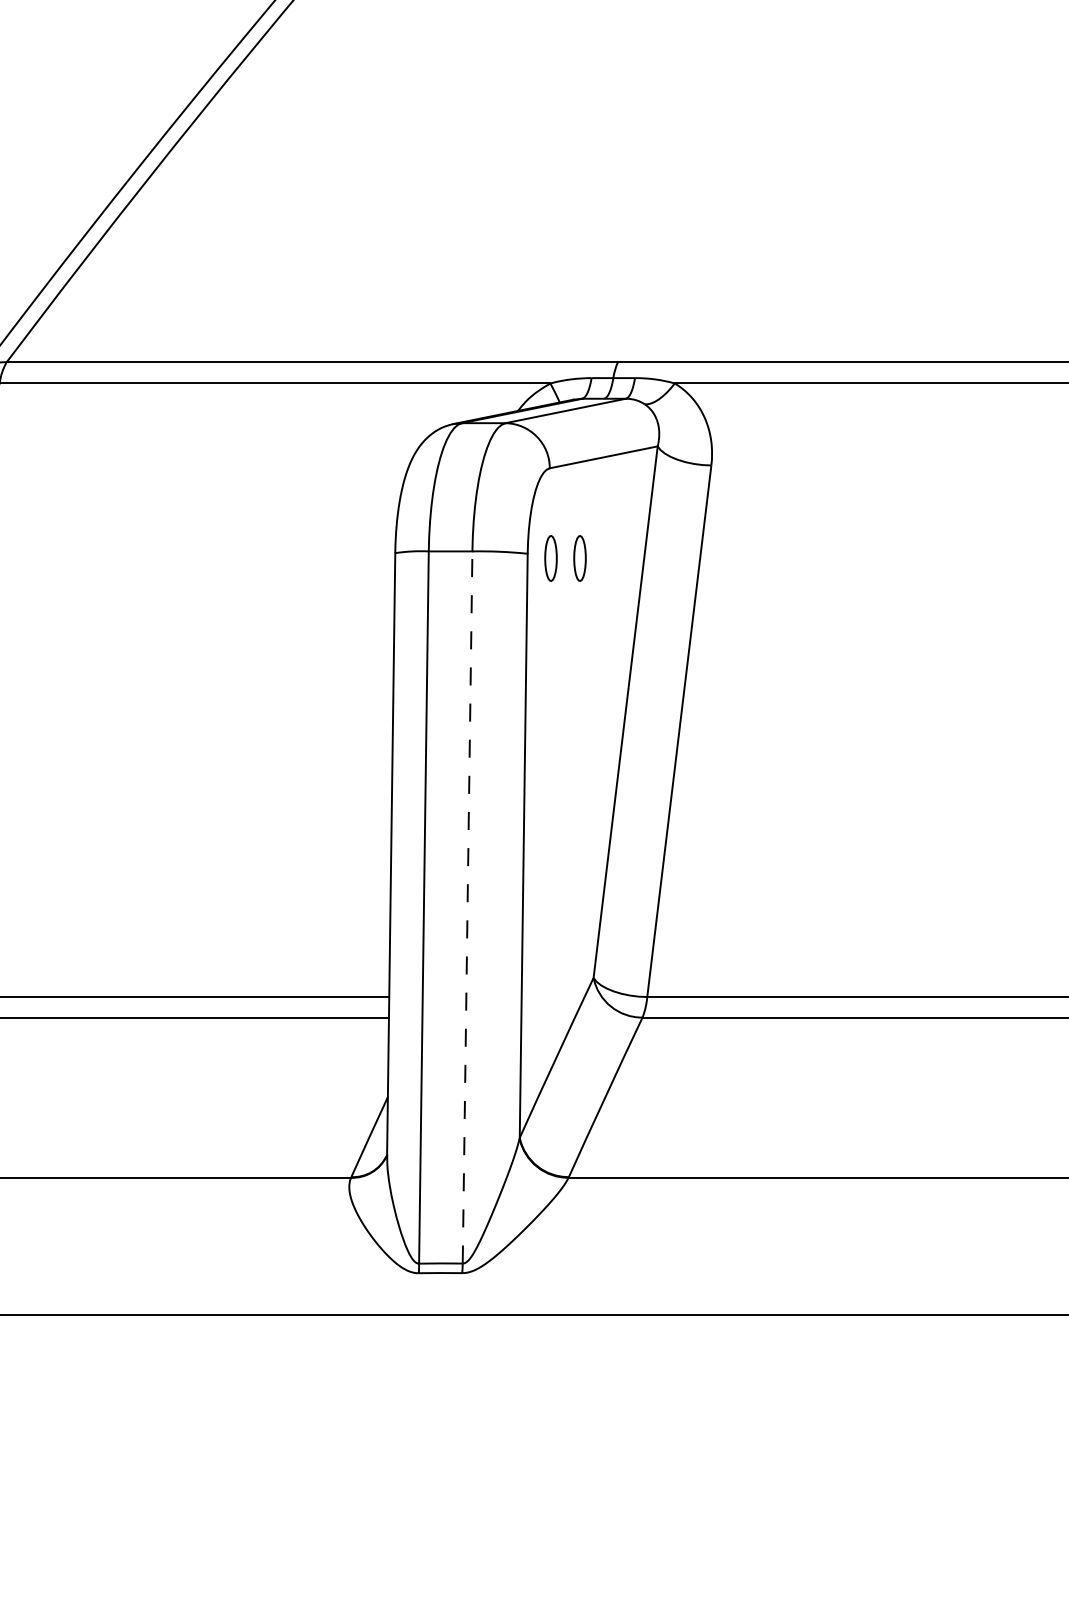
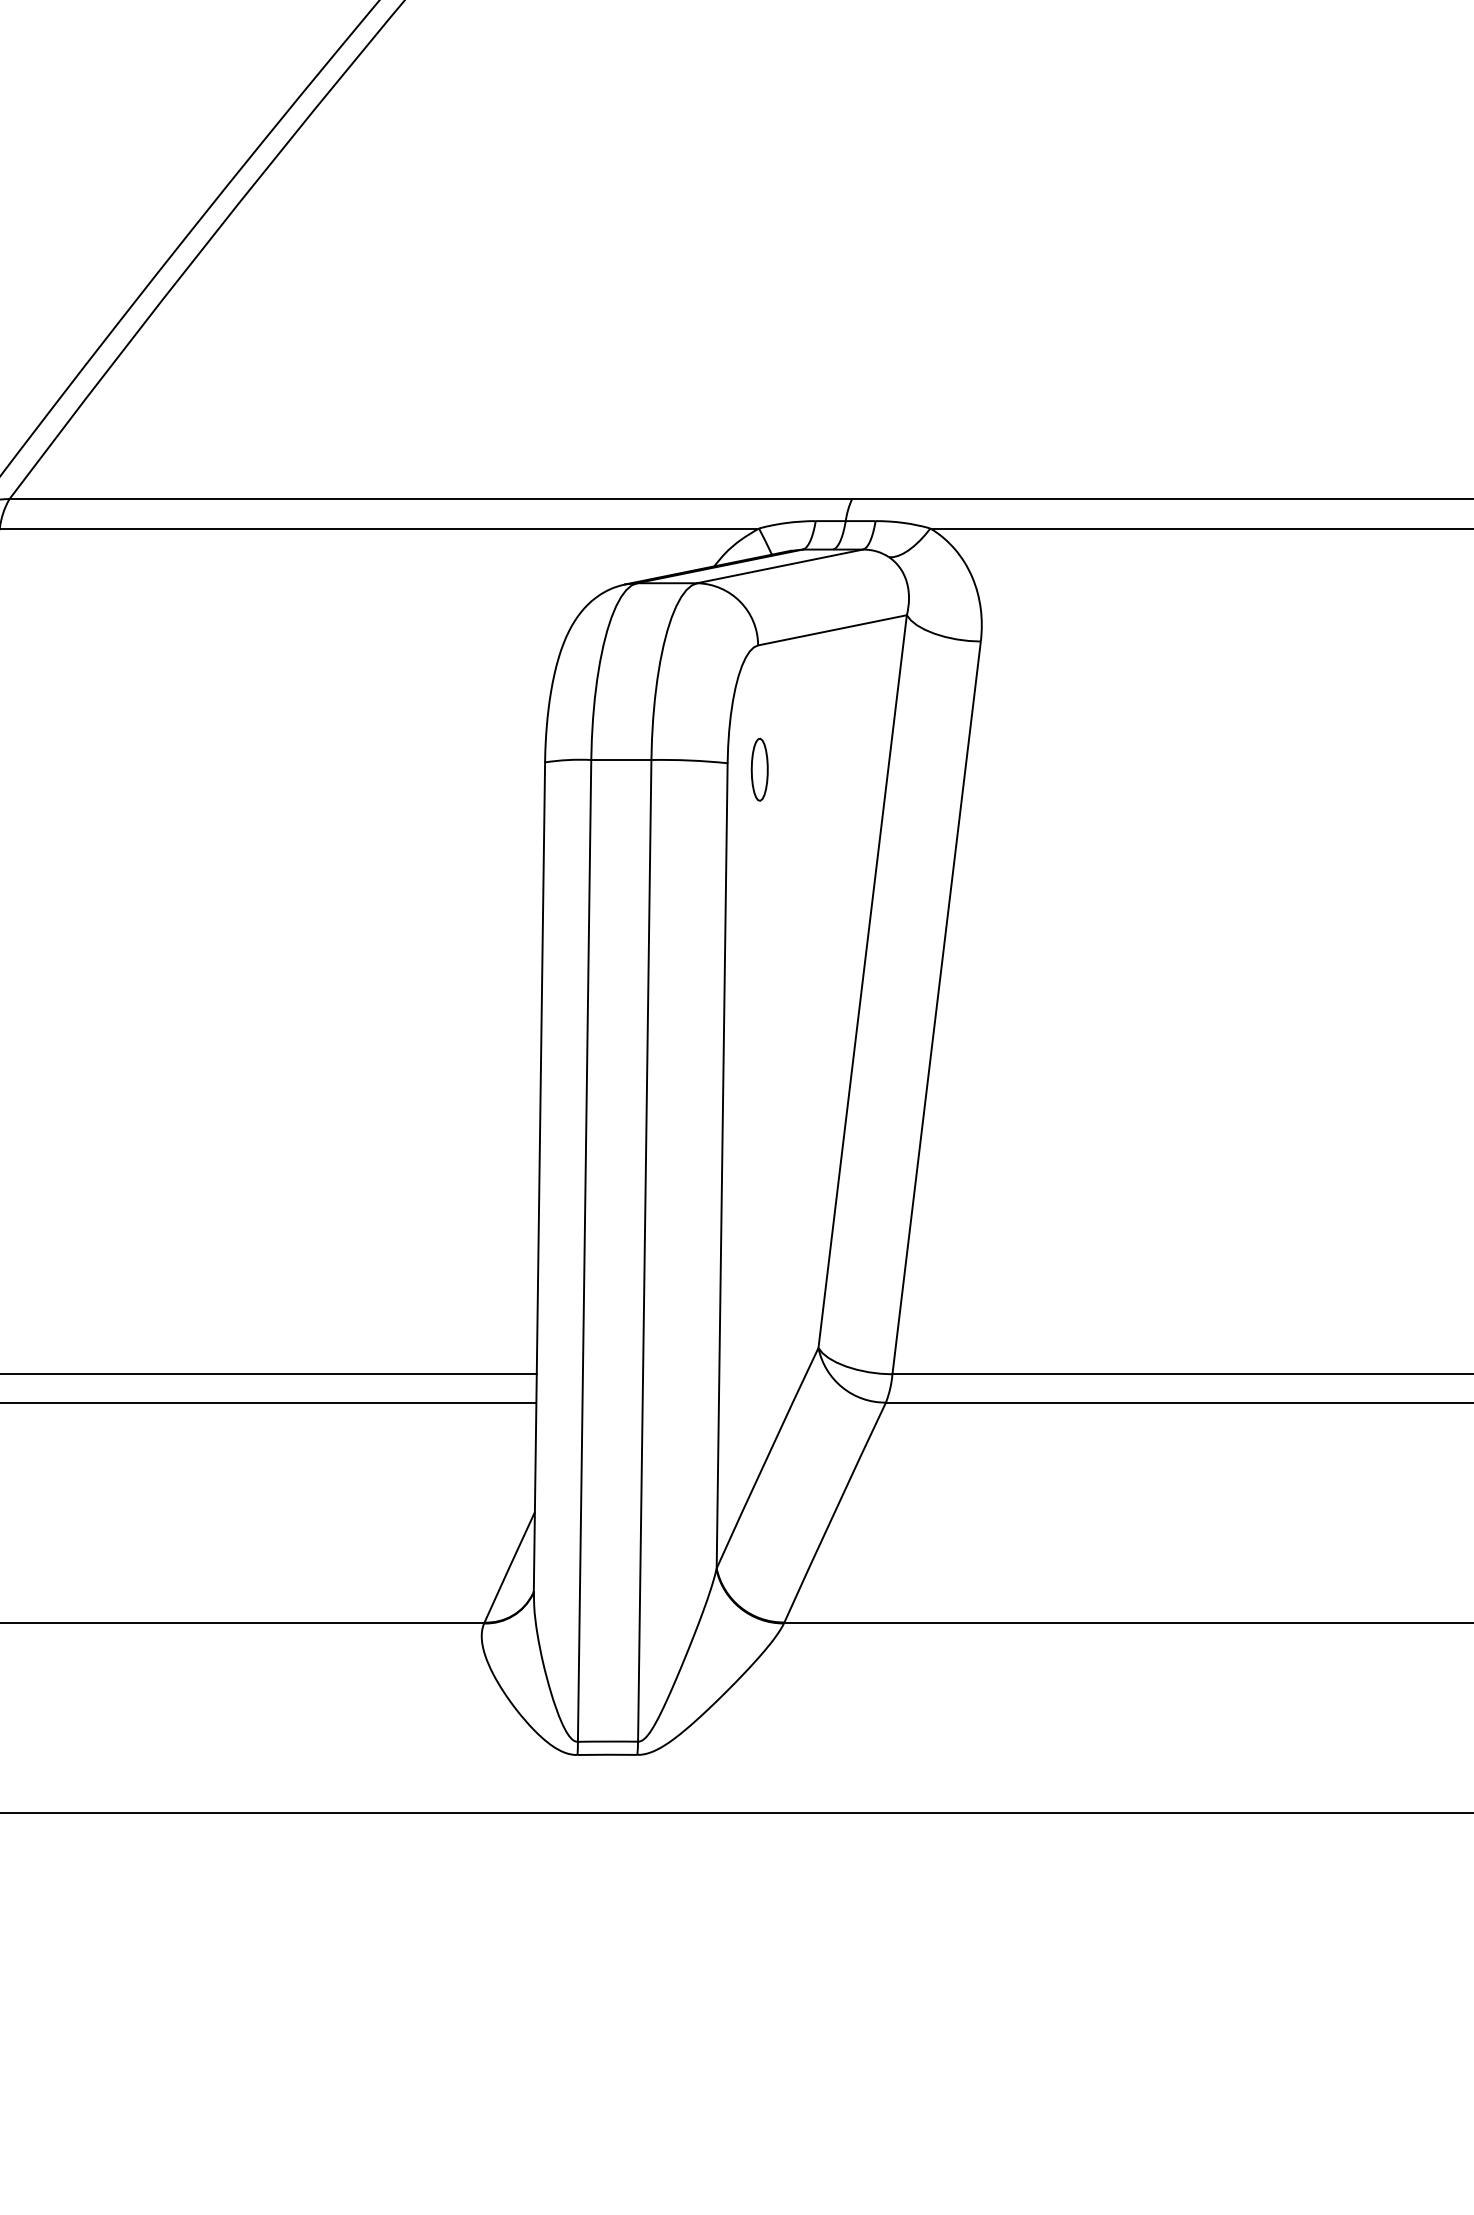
part: (579, 558) -> (799, 769), removed
line: (467, 906) -> (644, 1249), dashed -> solid

